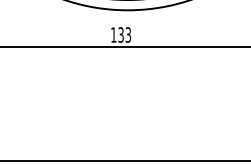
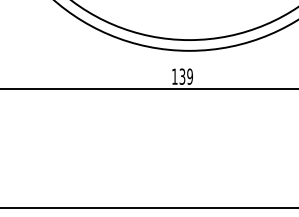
text: (127, 34) -> (189, 76), 133 -> 139

